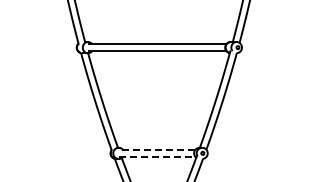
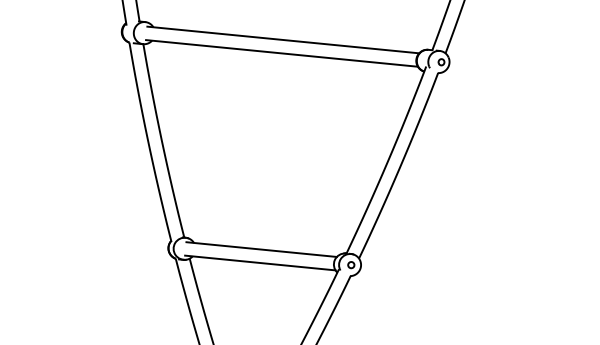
line: (157, 150) -> (261, 250), dashed -> solid
line: (157, 156) -> (260, 262), dashed -> solid

